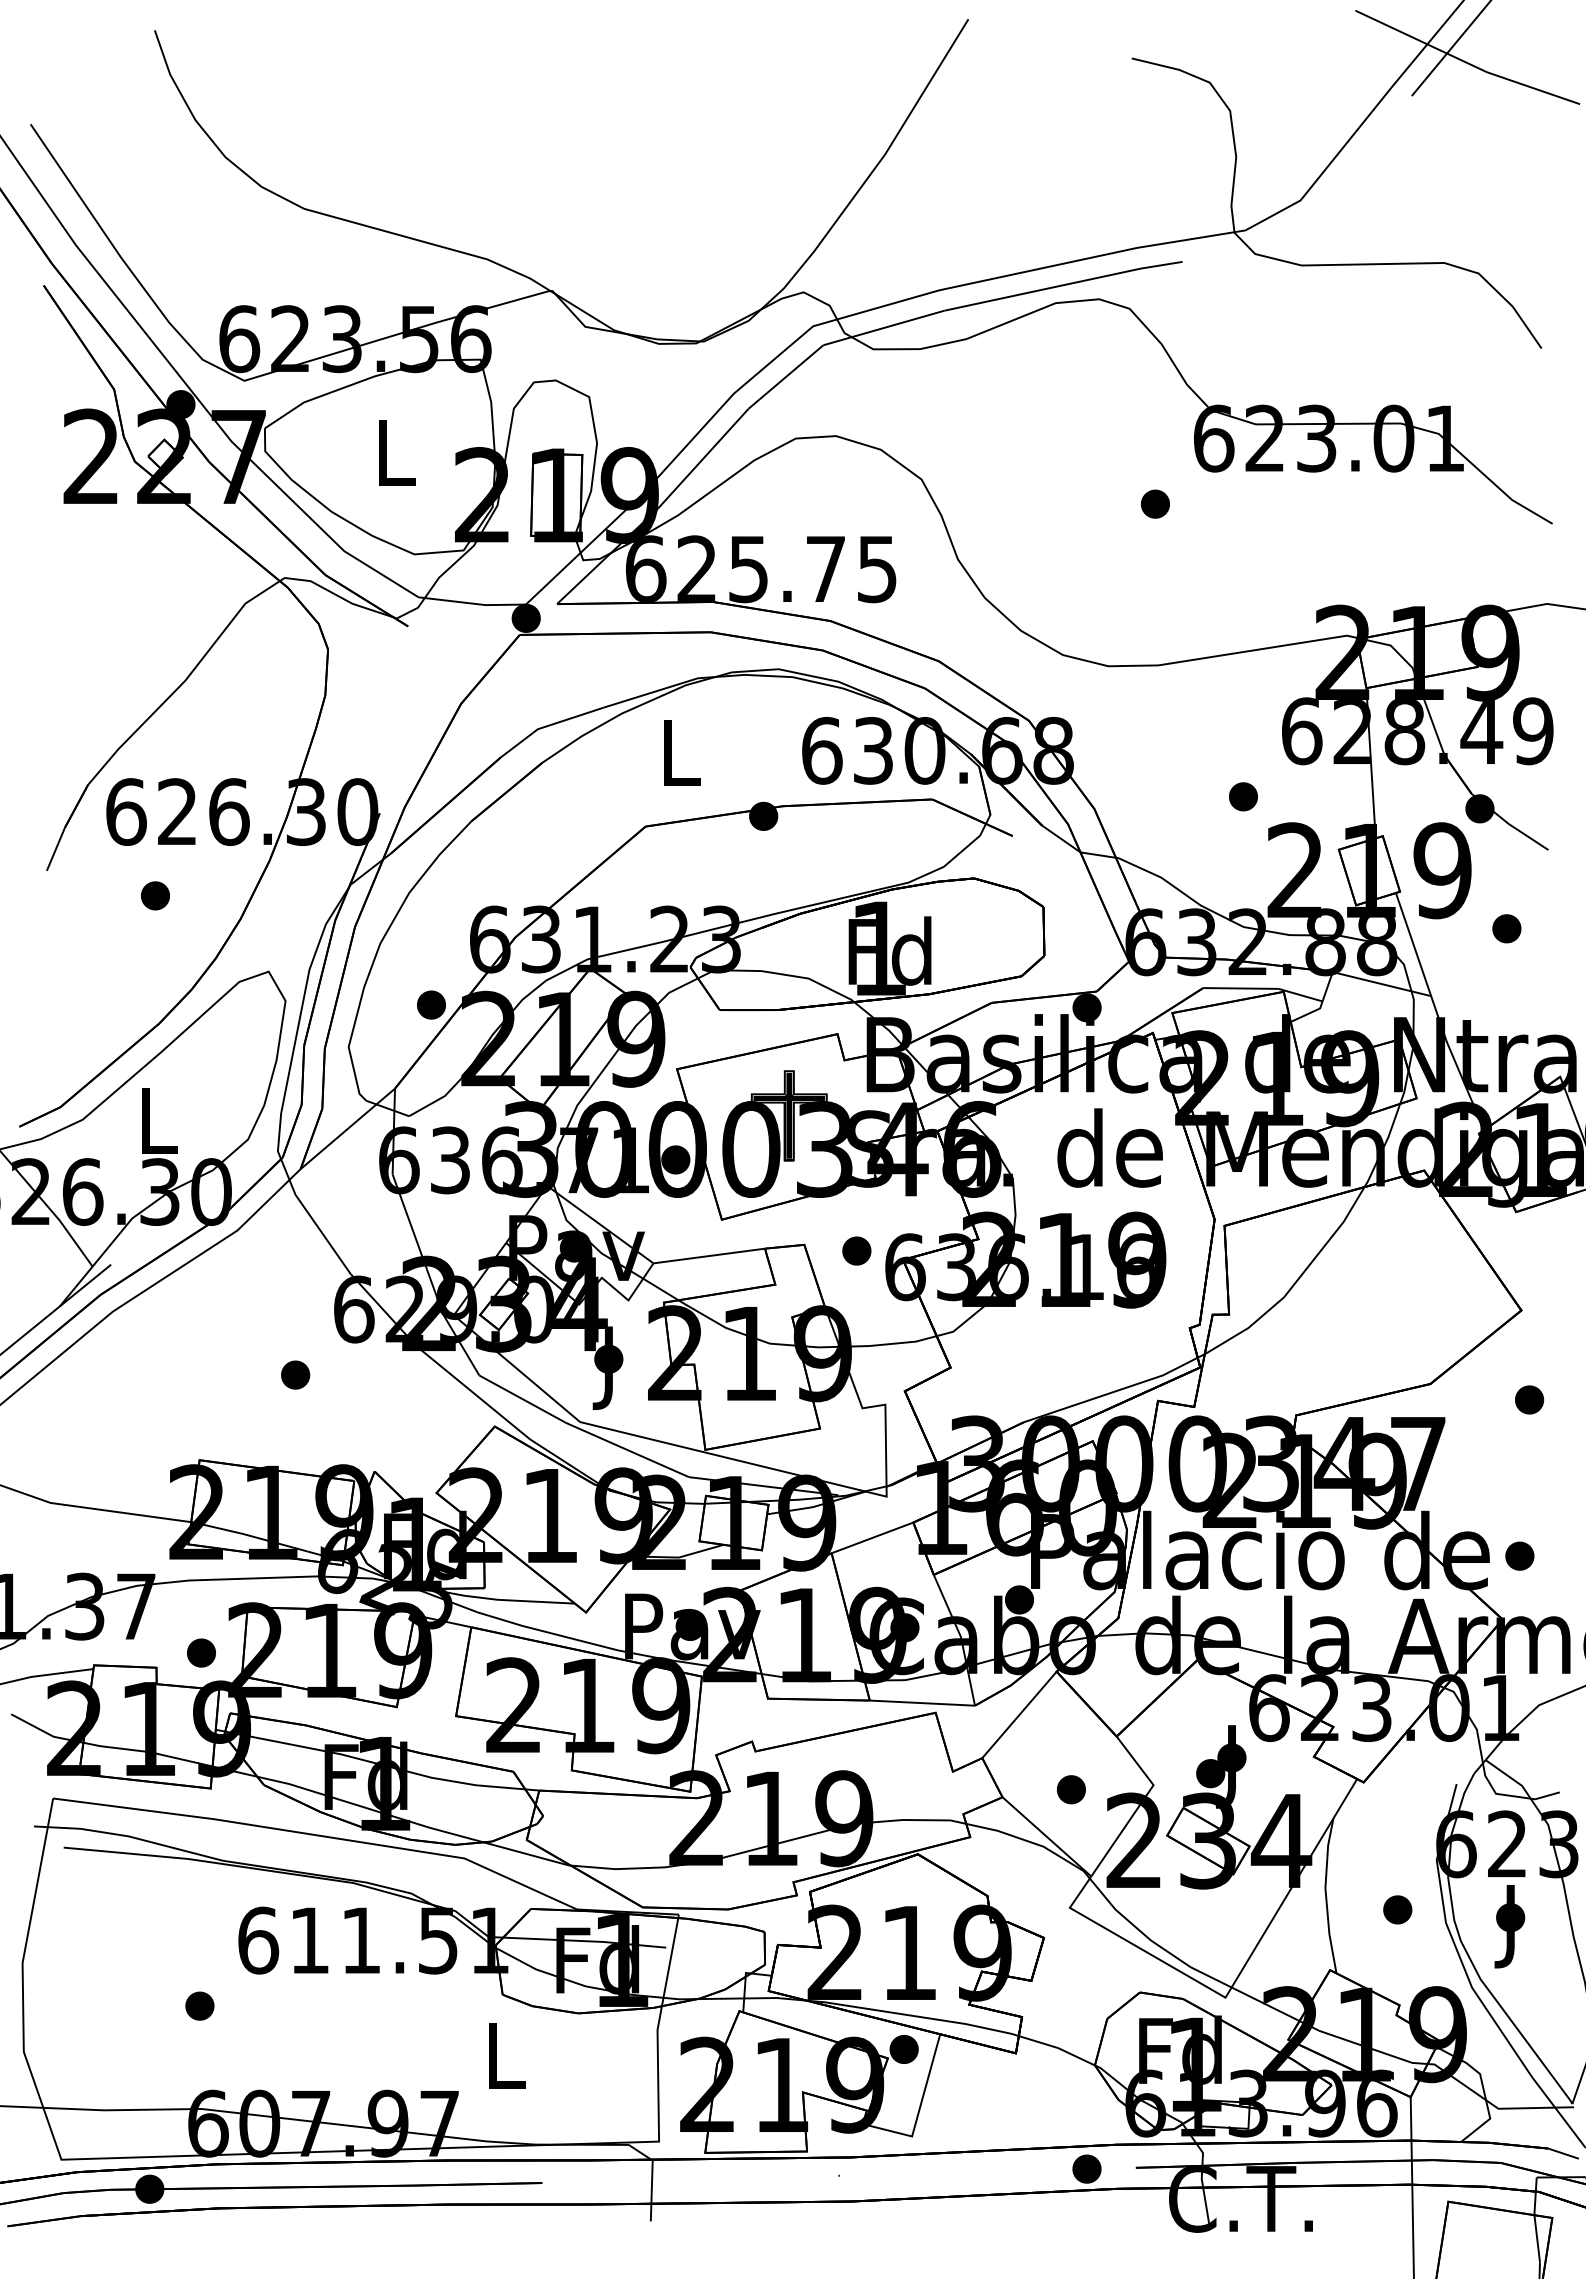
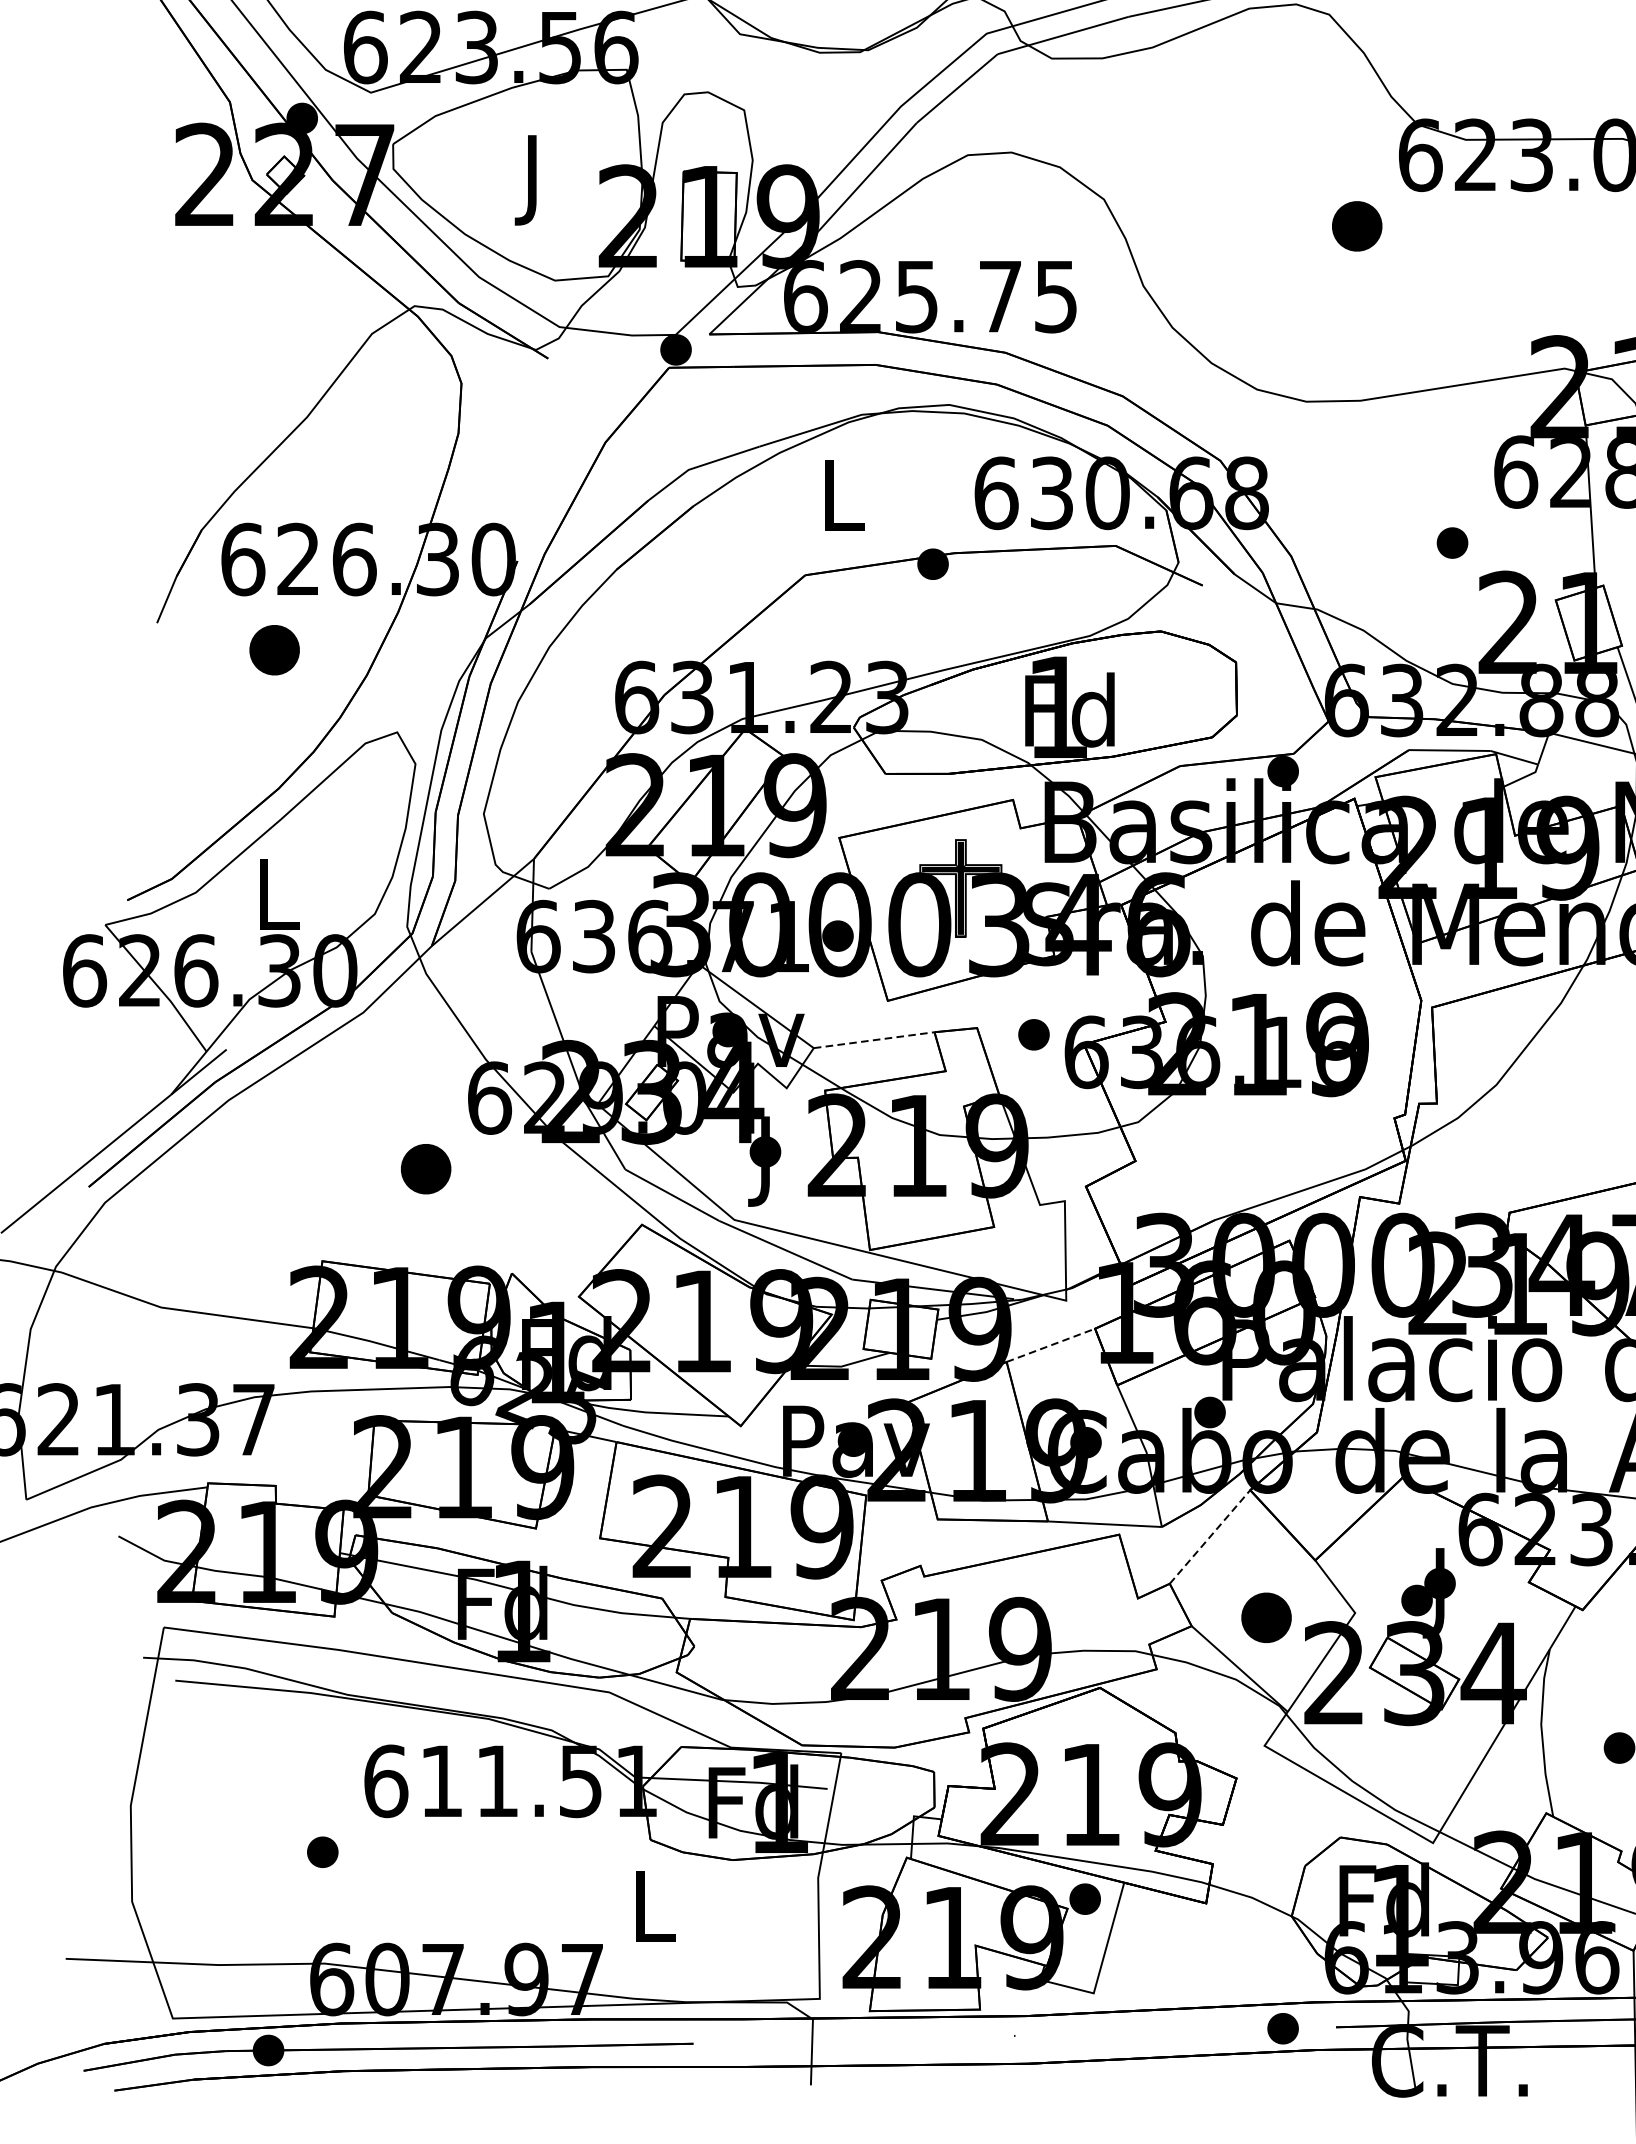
text: (396, 461) -> (535, 180), L -> J
part: (1155, 503) -> (1357, 225), size x1.6
part: (155, 895) -> (274, 649), size x1.6
part: (431, 1004) -> (573, 767), removed
line: (709, 1255) -> (874, 1039), solid -> dashed
part: (295, 1374) -> (426, 1168), size x1.6
line: (872, 1537) -> (1050, 1344), solid -> dashed
part: (201, 1652) -> (324, 1469), removed
line: (1019, 1714) -> (1210, 1536), solid -> dashed
part: (1070, 1789) -> (1265, 1617), size x1.6

